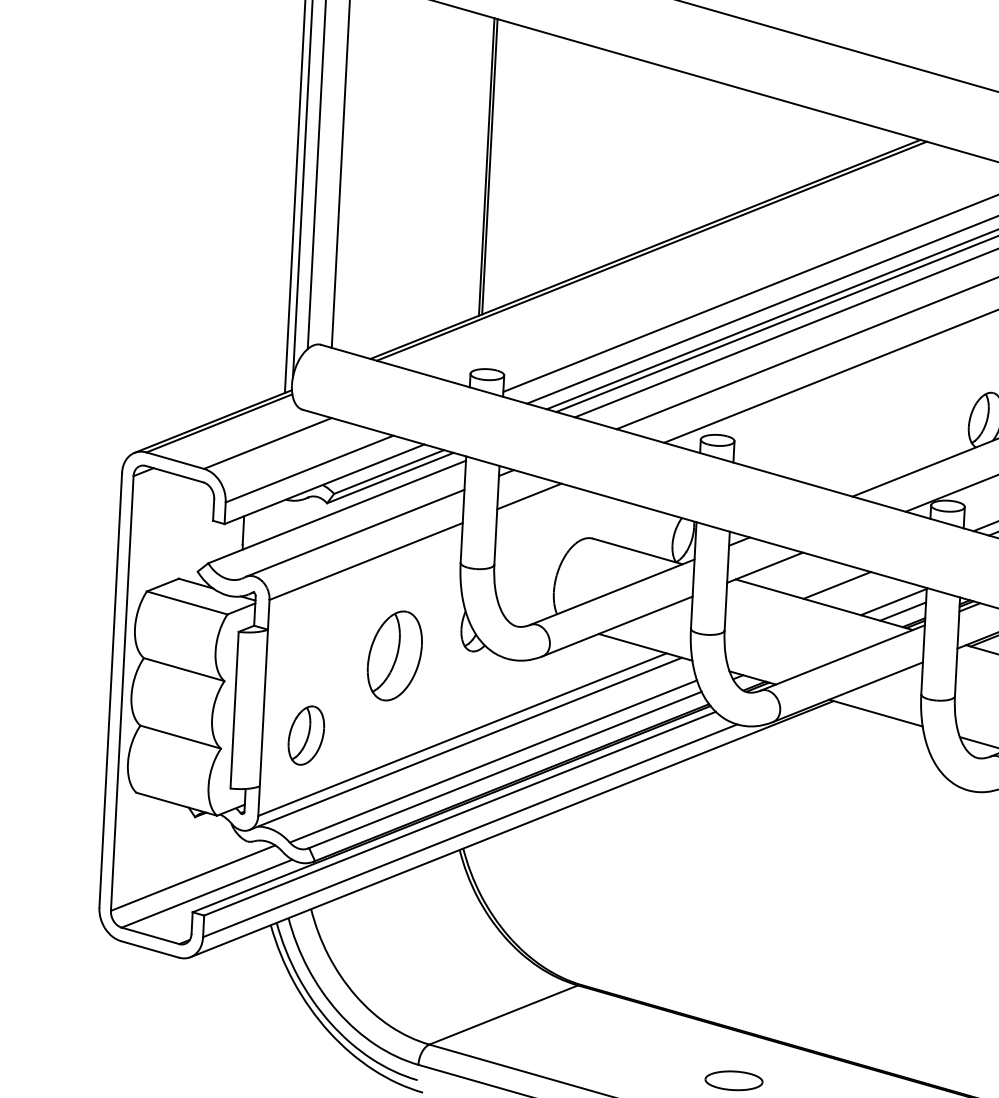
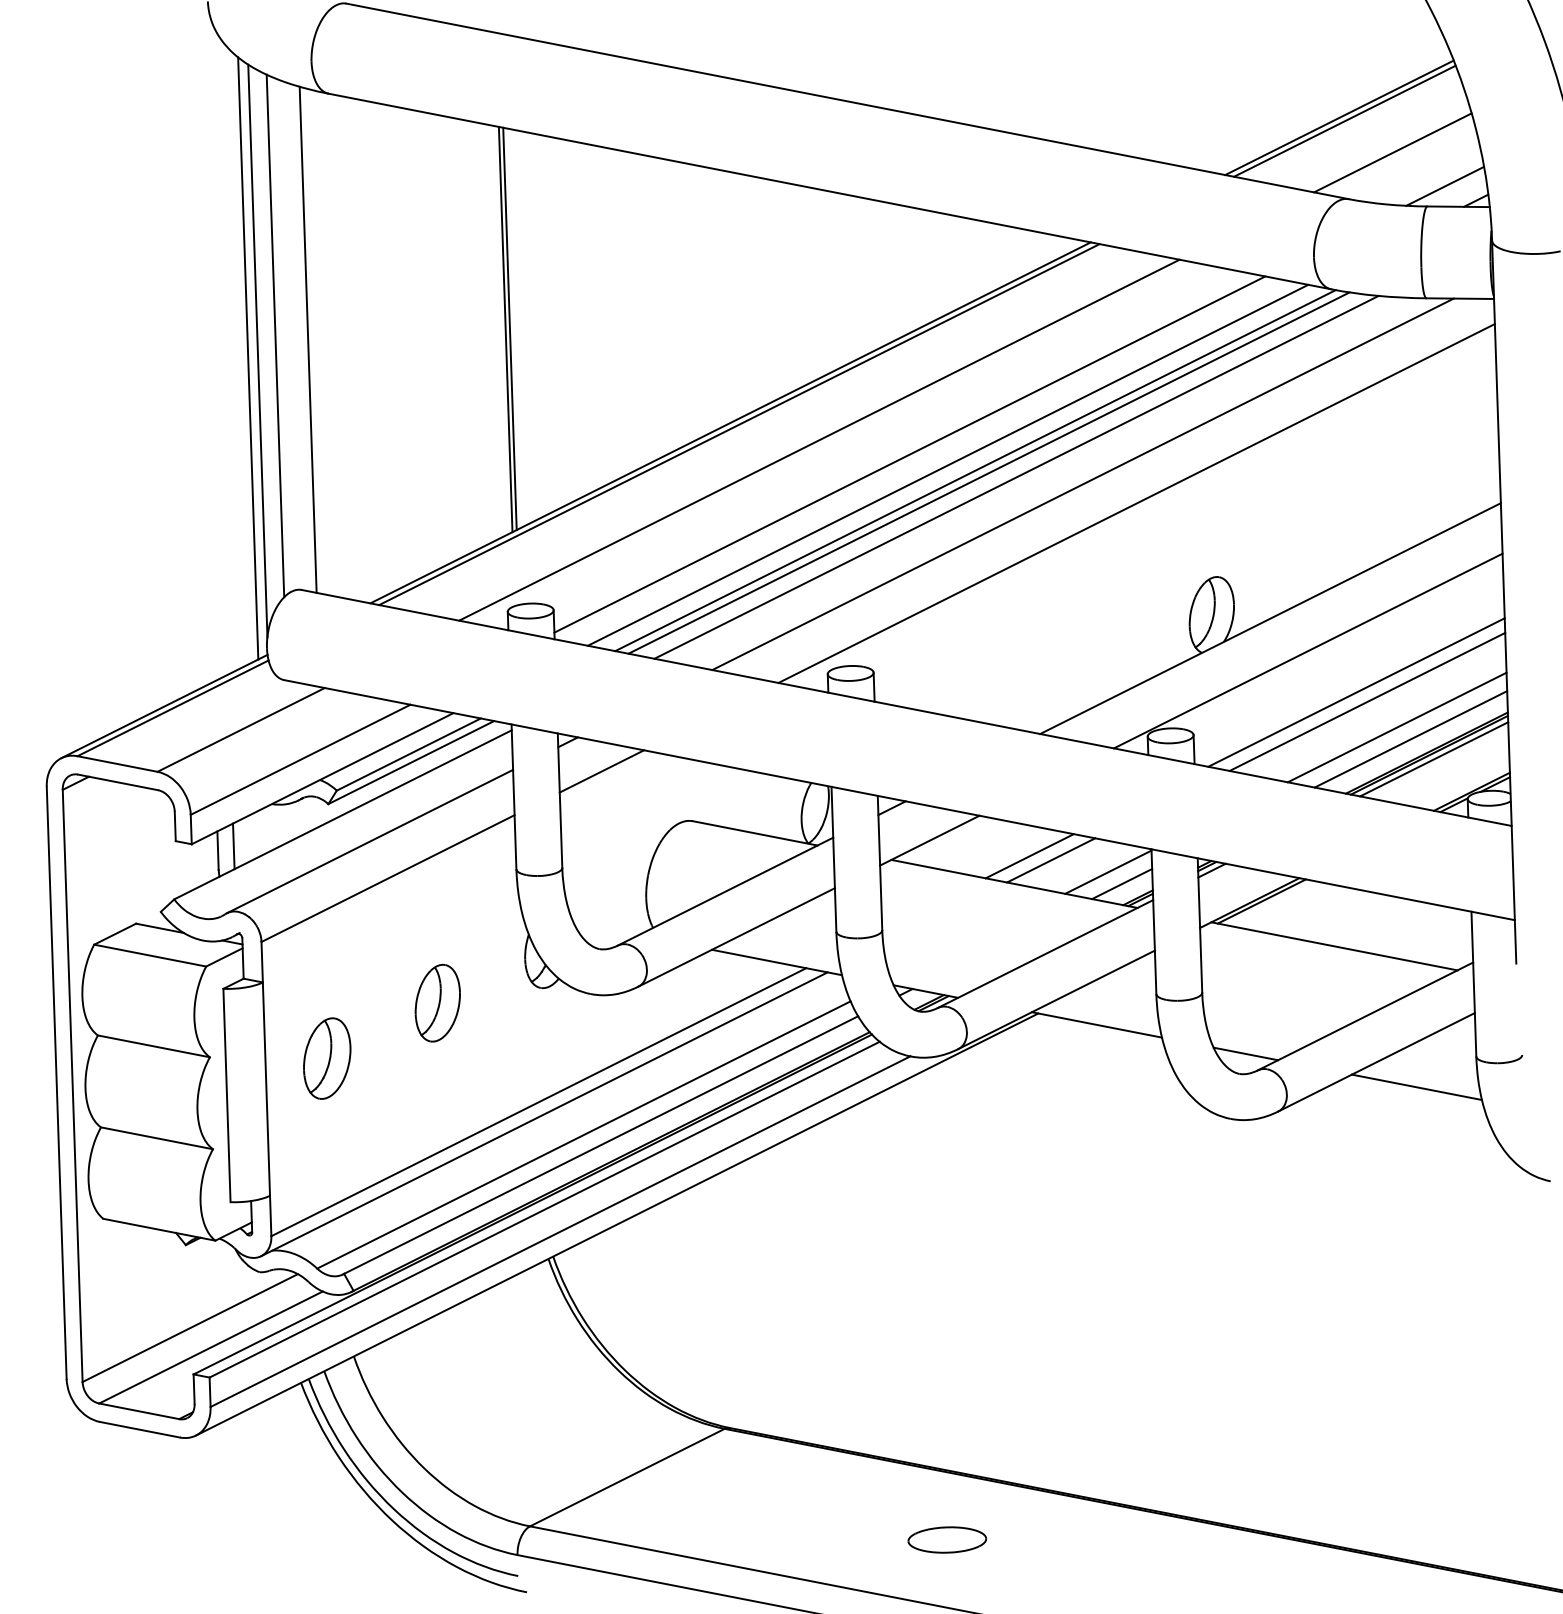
line: (709, 267) -> (819, 439), added
line: (255, 528) -> (233, 846), added
line: (852, 589) -> (1051, 860), added
part: (394, 655) -> (437, 1002), size x0.62
part: (306, 735) -> (327, 1058), moved

